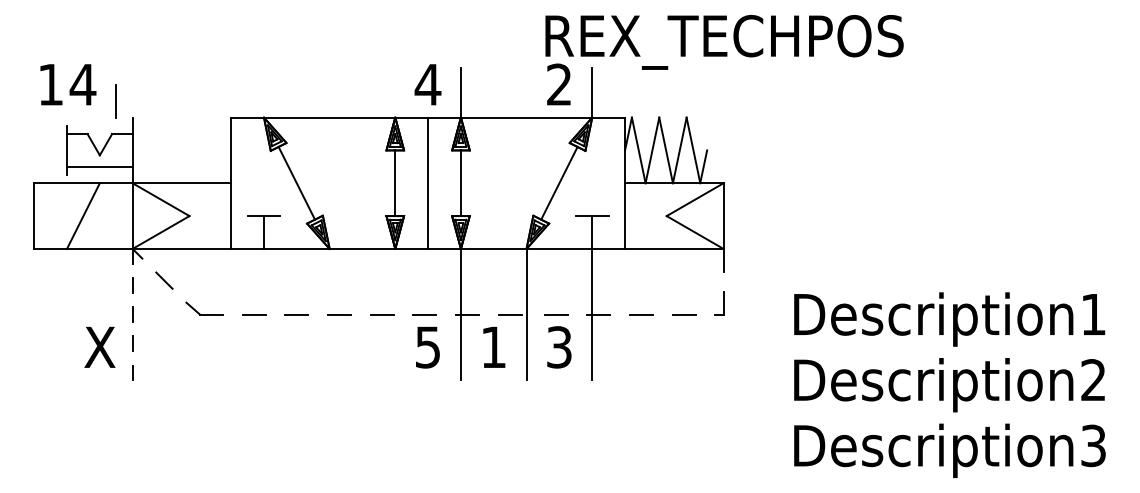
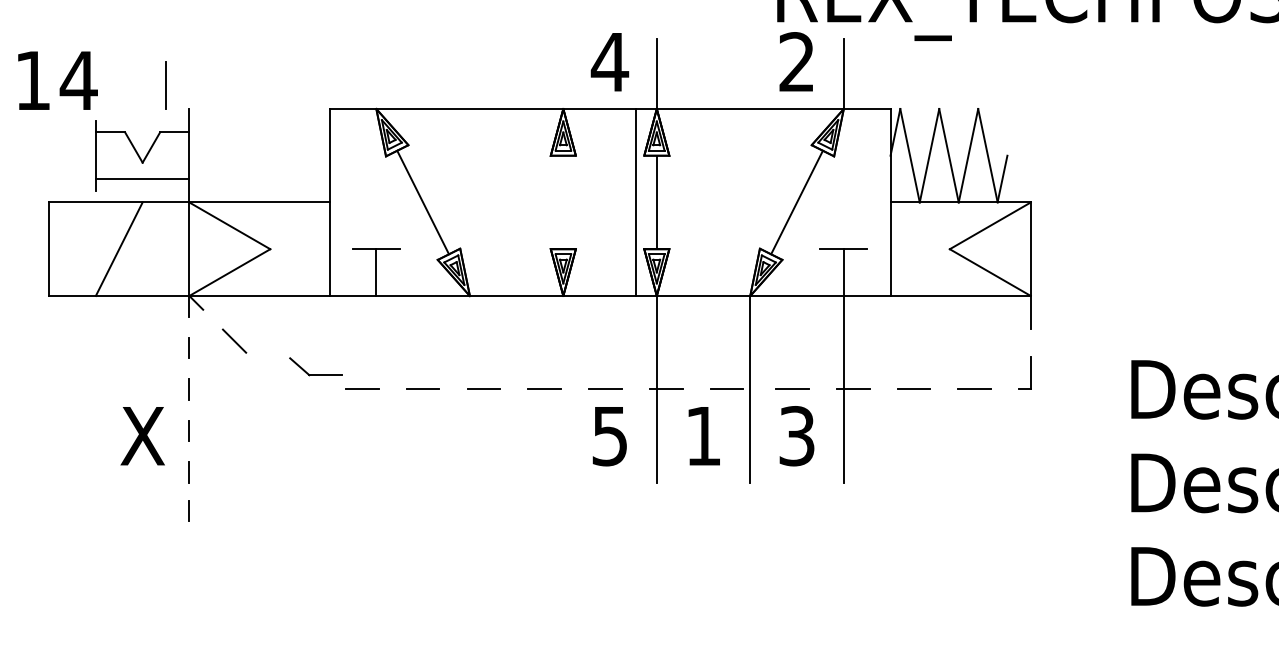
text: (68, 84) -> (58, 80), moved
line: (428, 182) -> (636, 201), moved
line: (395, 183) -> (563, 202), removed
part: (204, 308) -> (315, 366), moved
line: (132, 399) -> (189, 510), added

